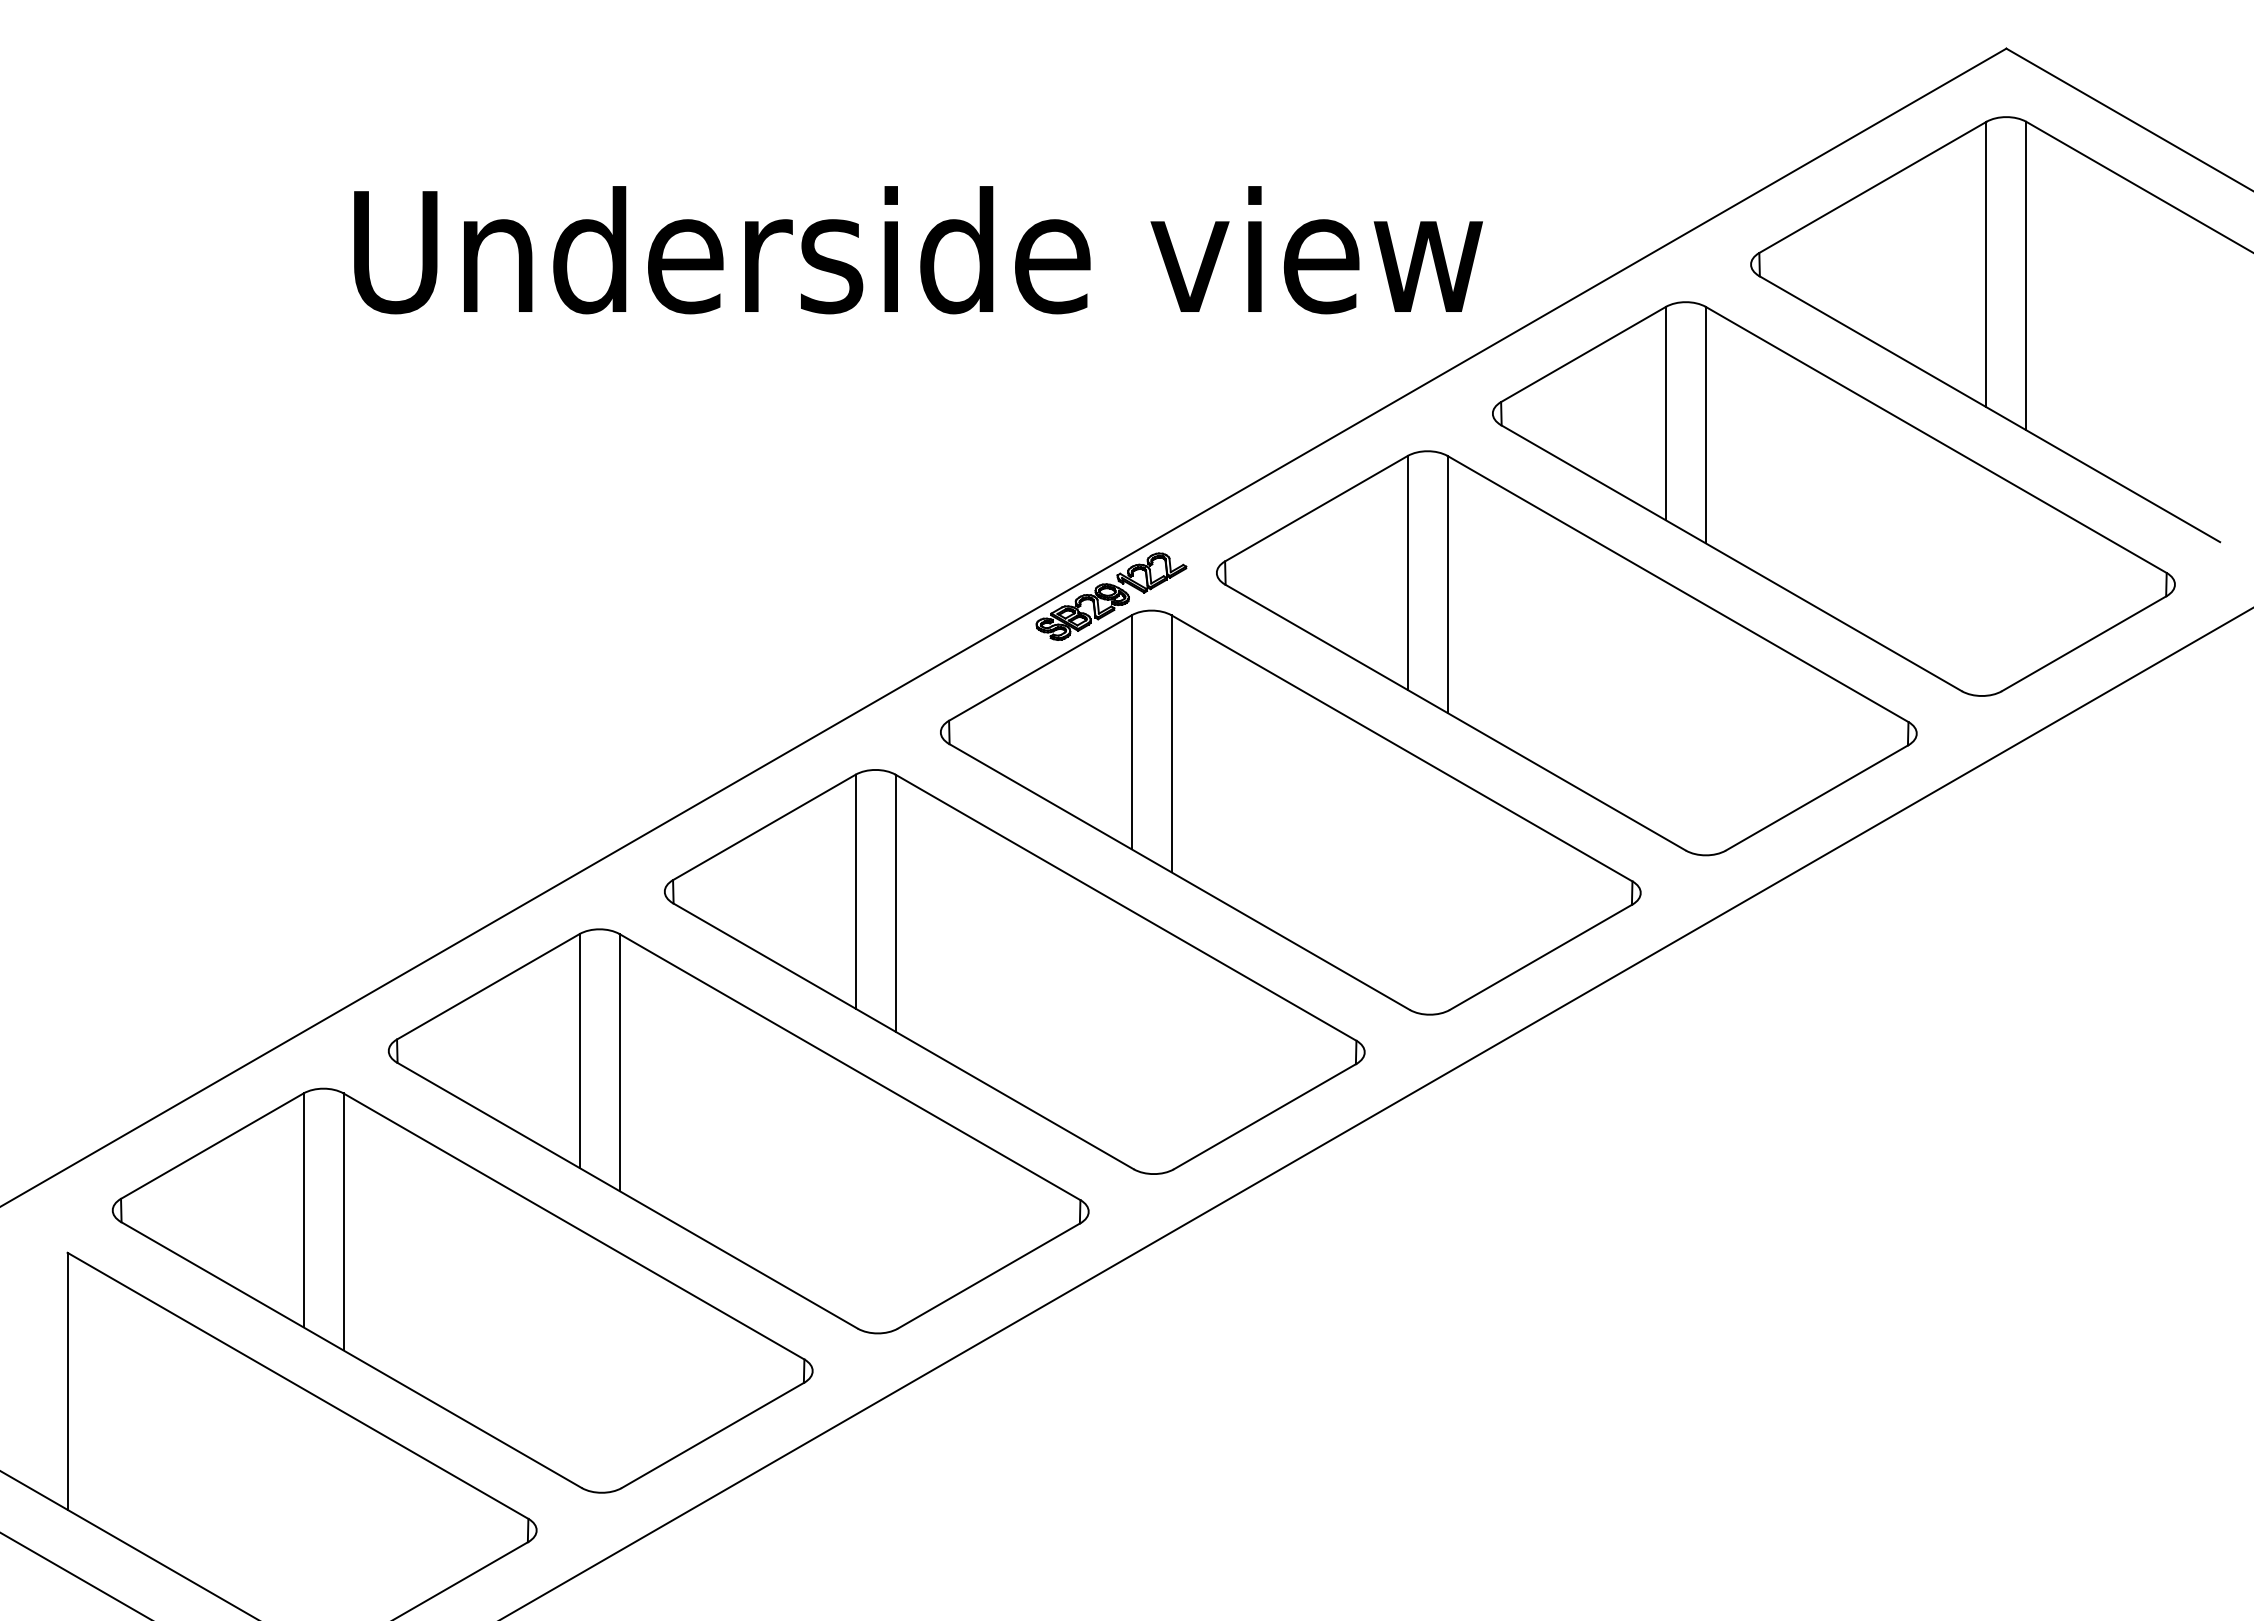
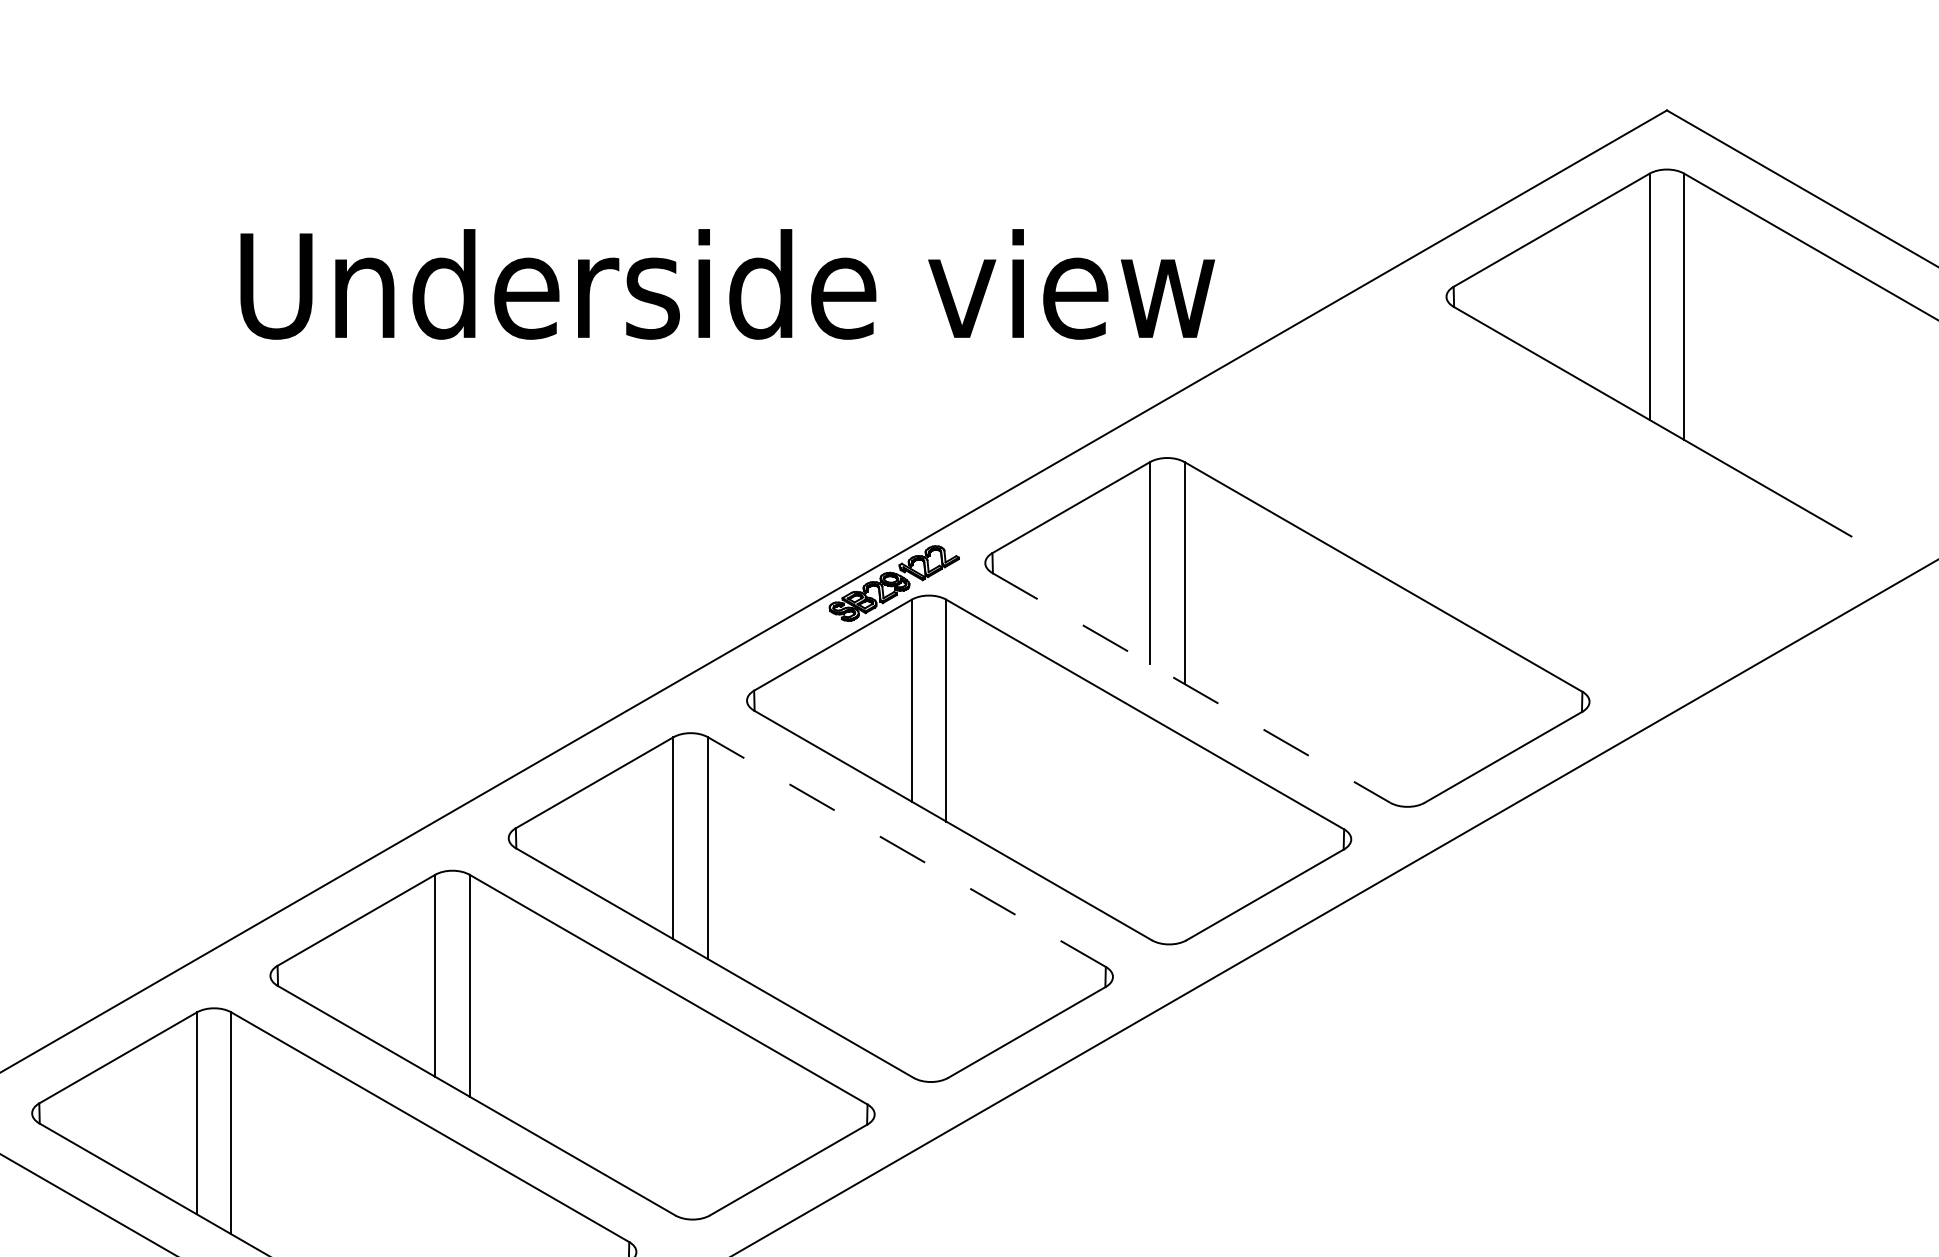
part: (1833, 498) -> (1517, 498), removed
line: (1455, 717) -> (1191, 687), solid -> dashed
line: (1125, 907) -> (906, 851), solid -> dashed

